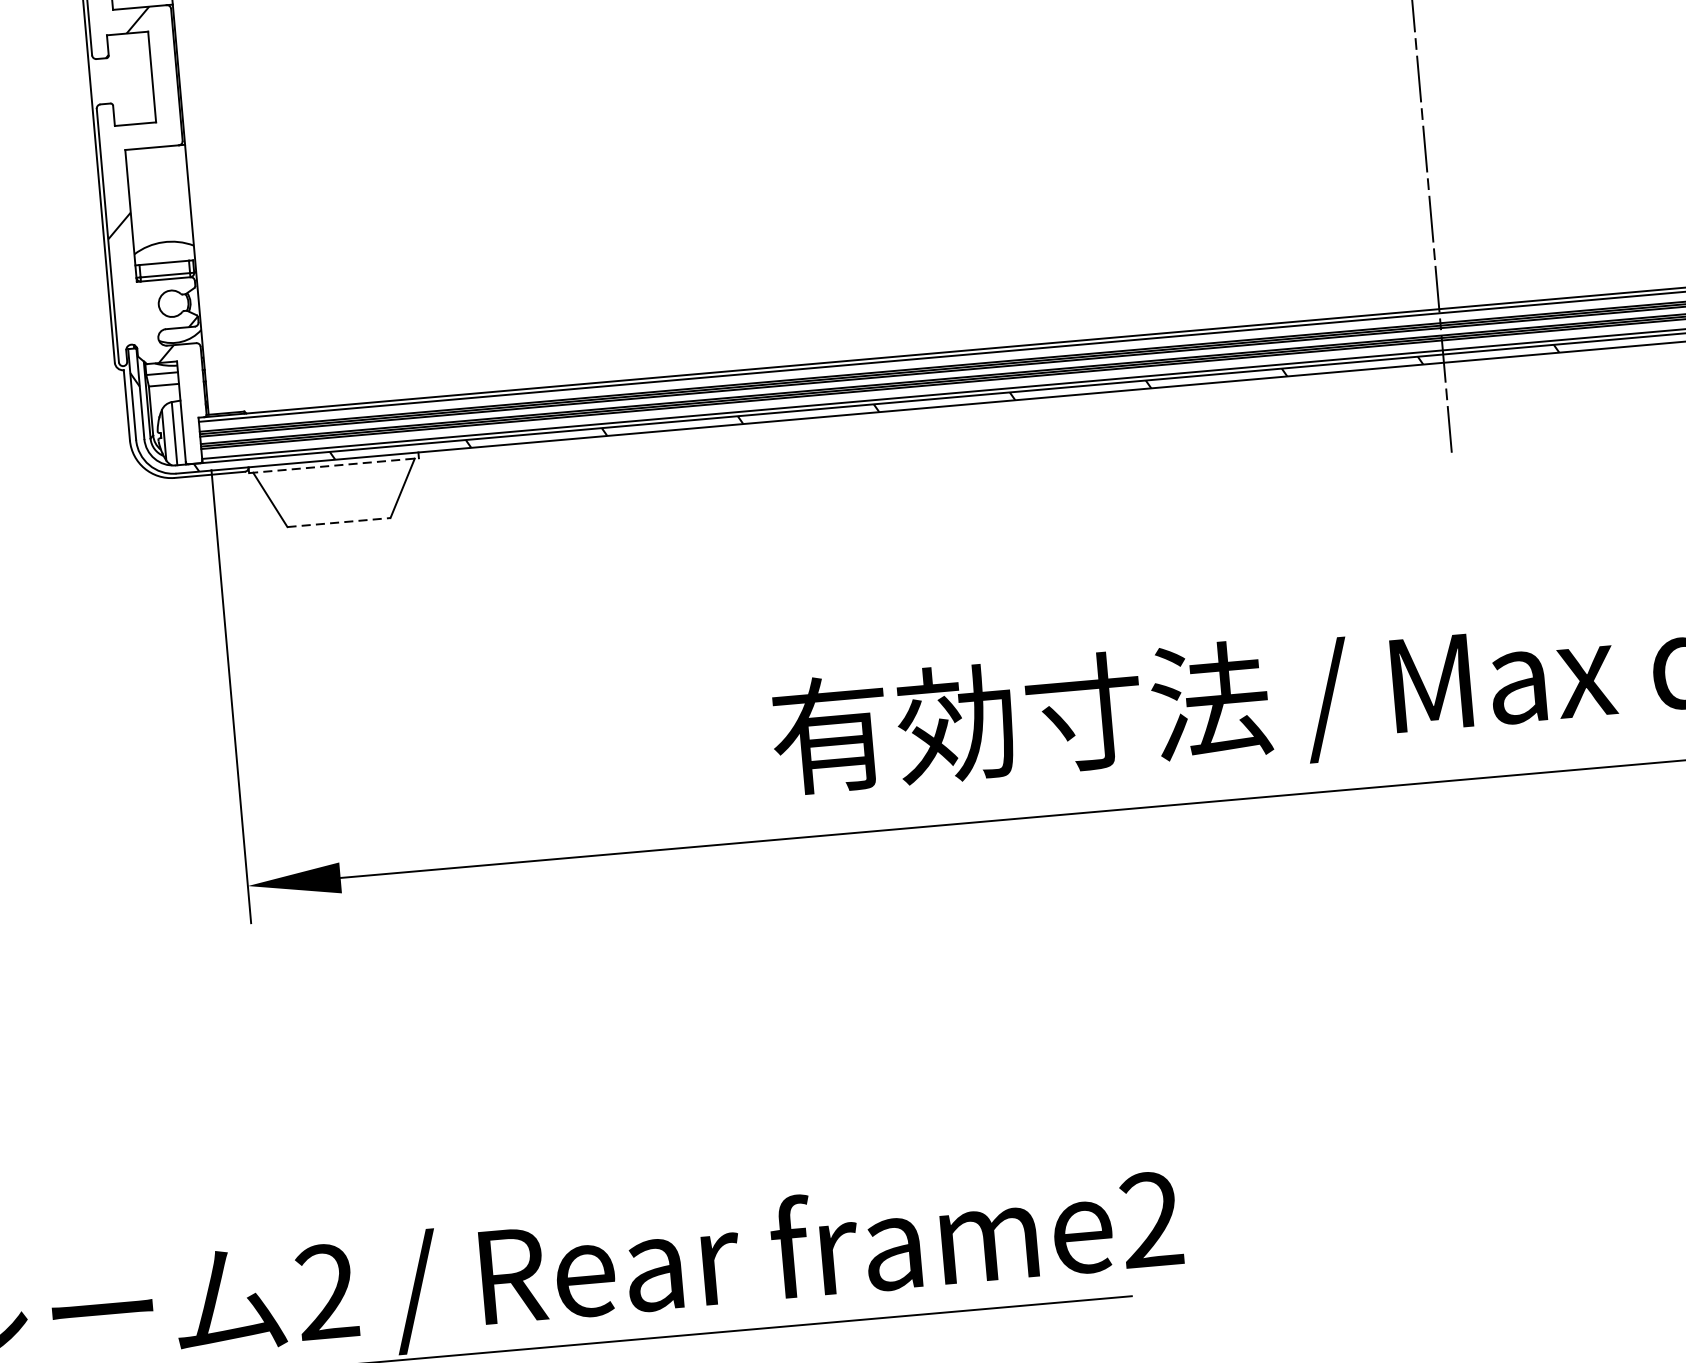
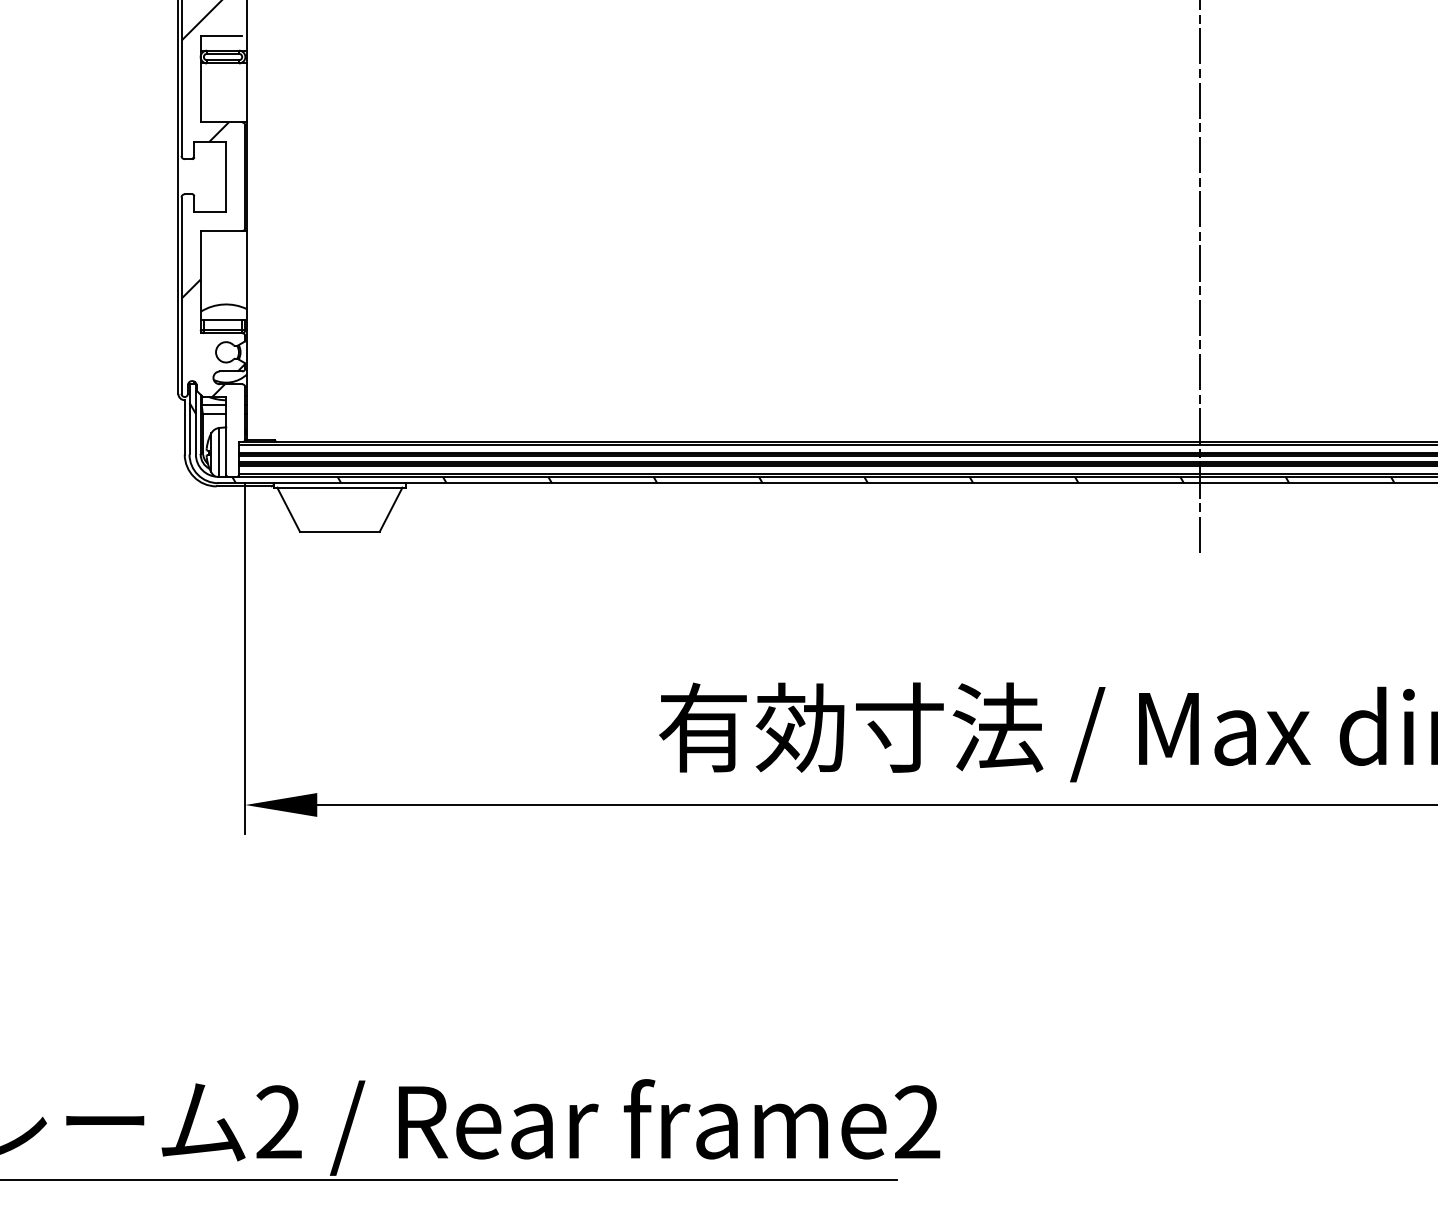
line: (333, 465) -> (339, 487), dashed -> solid
line: (338, 522) -> (339, 531), dashed -> solid

